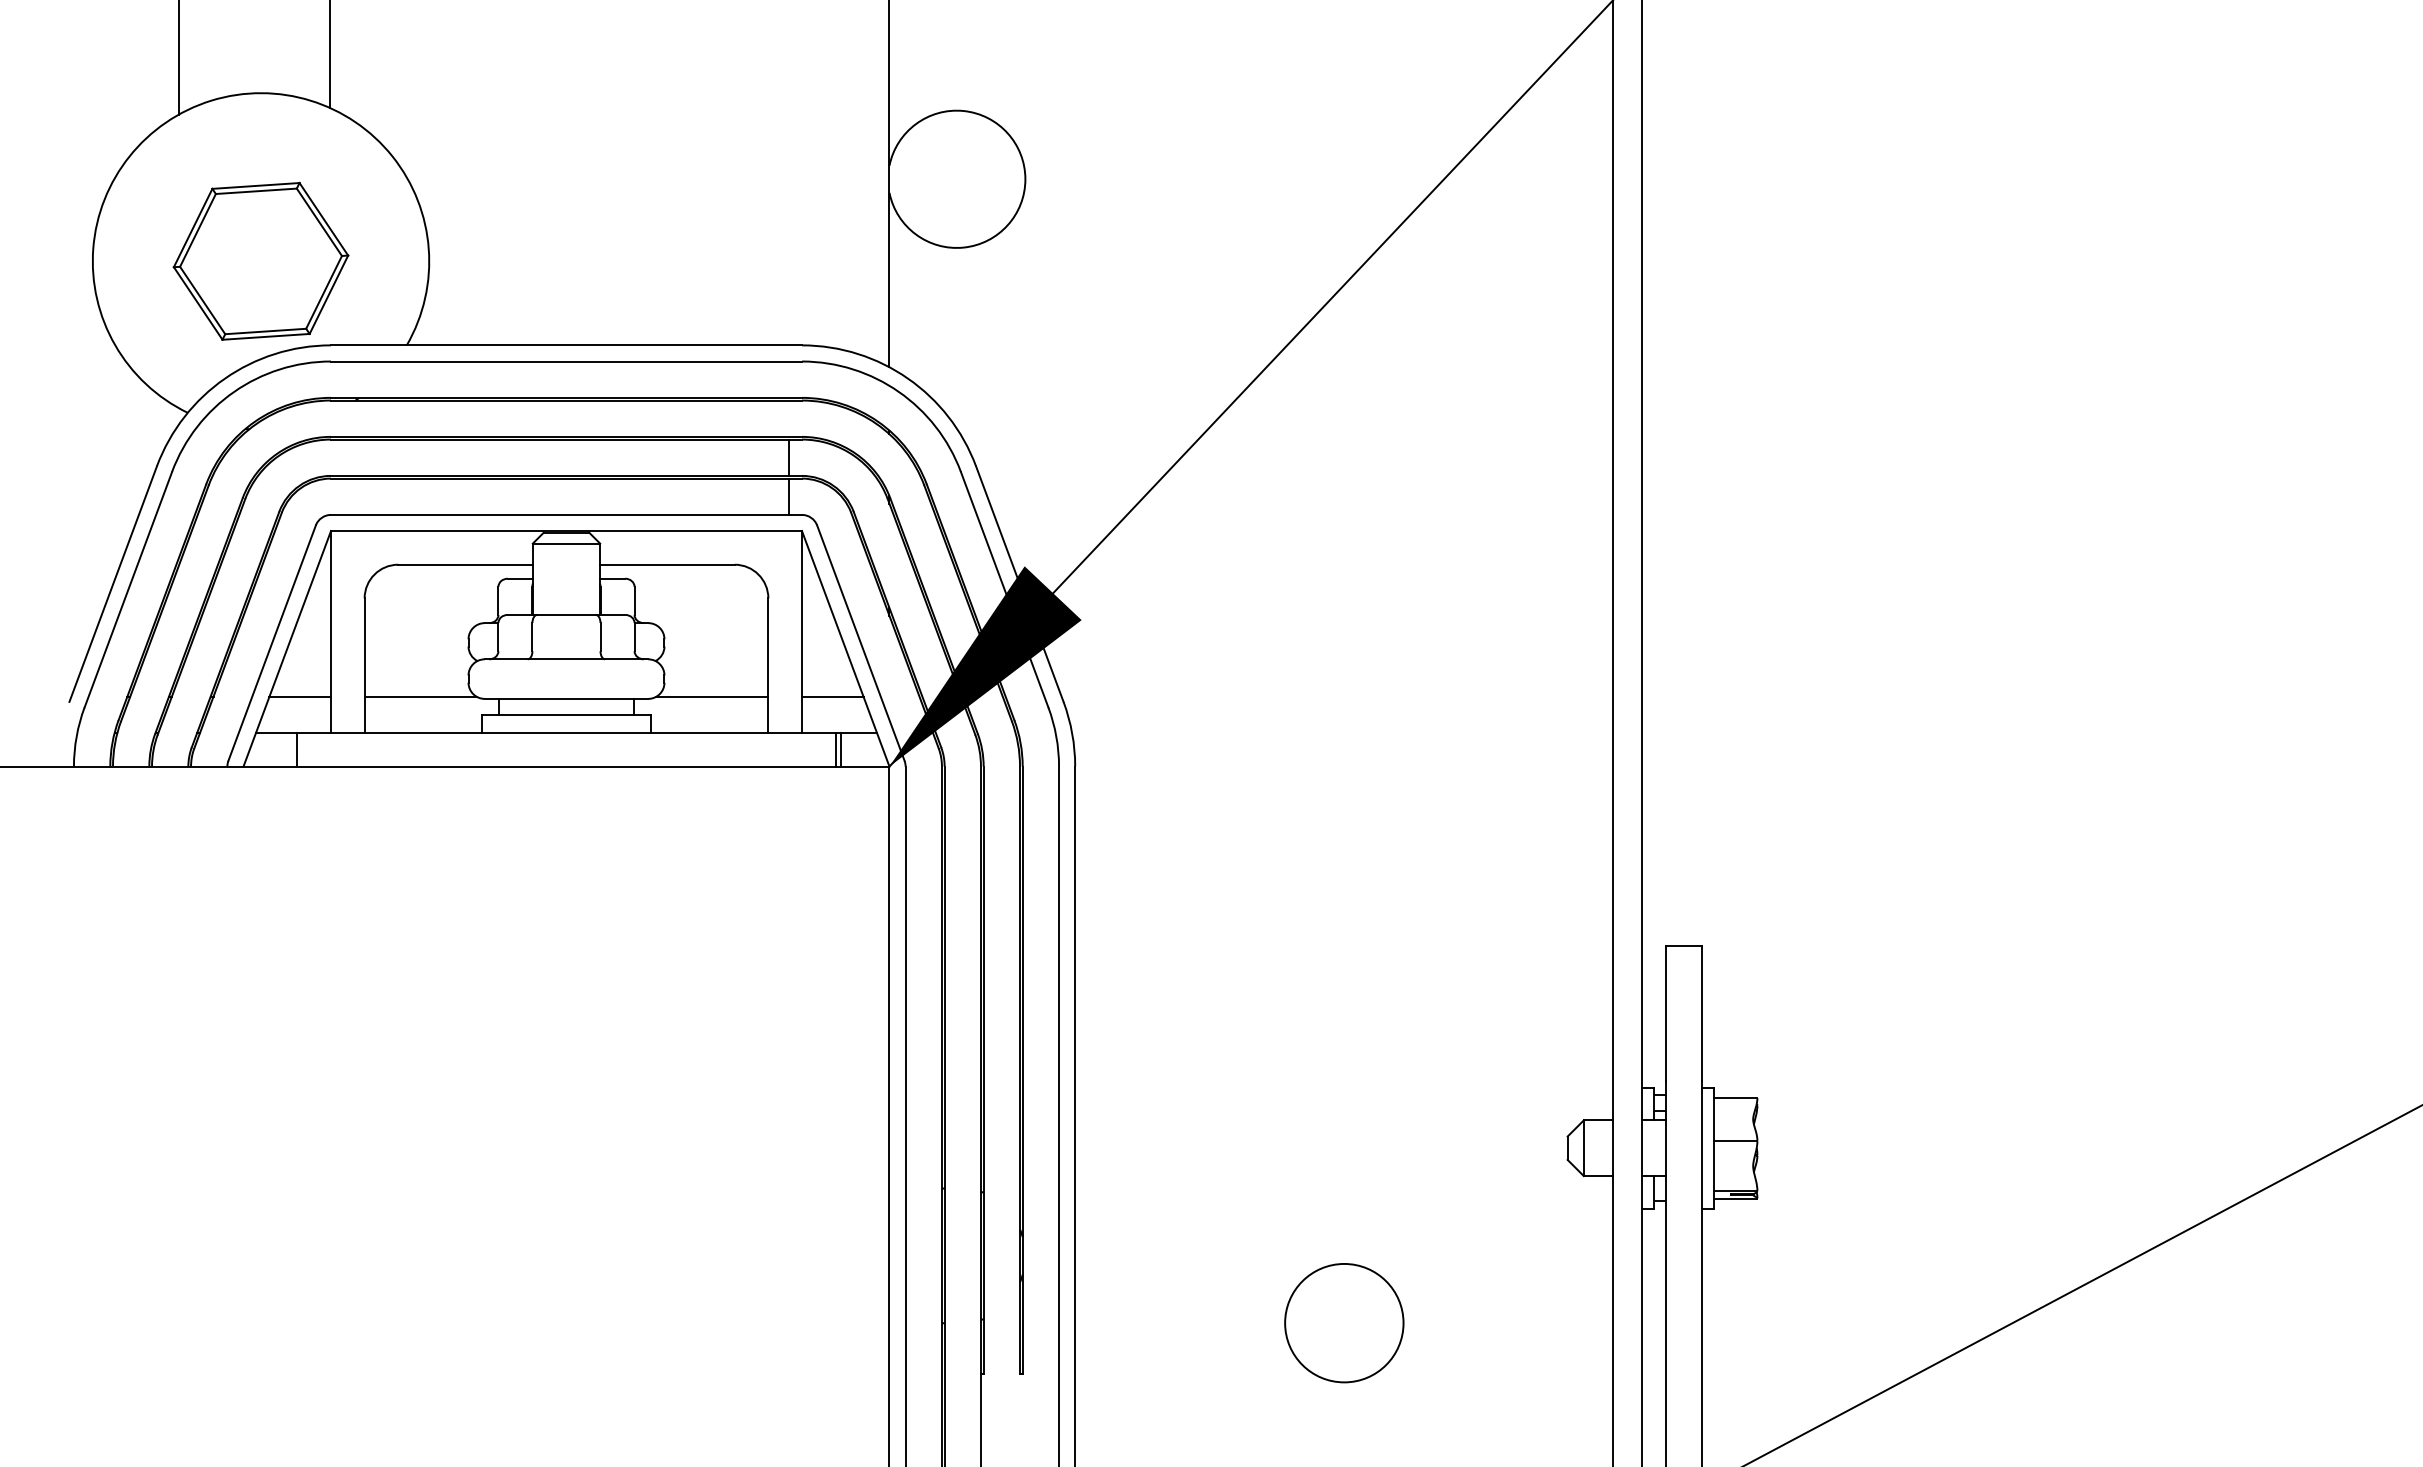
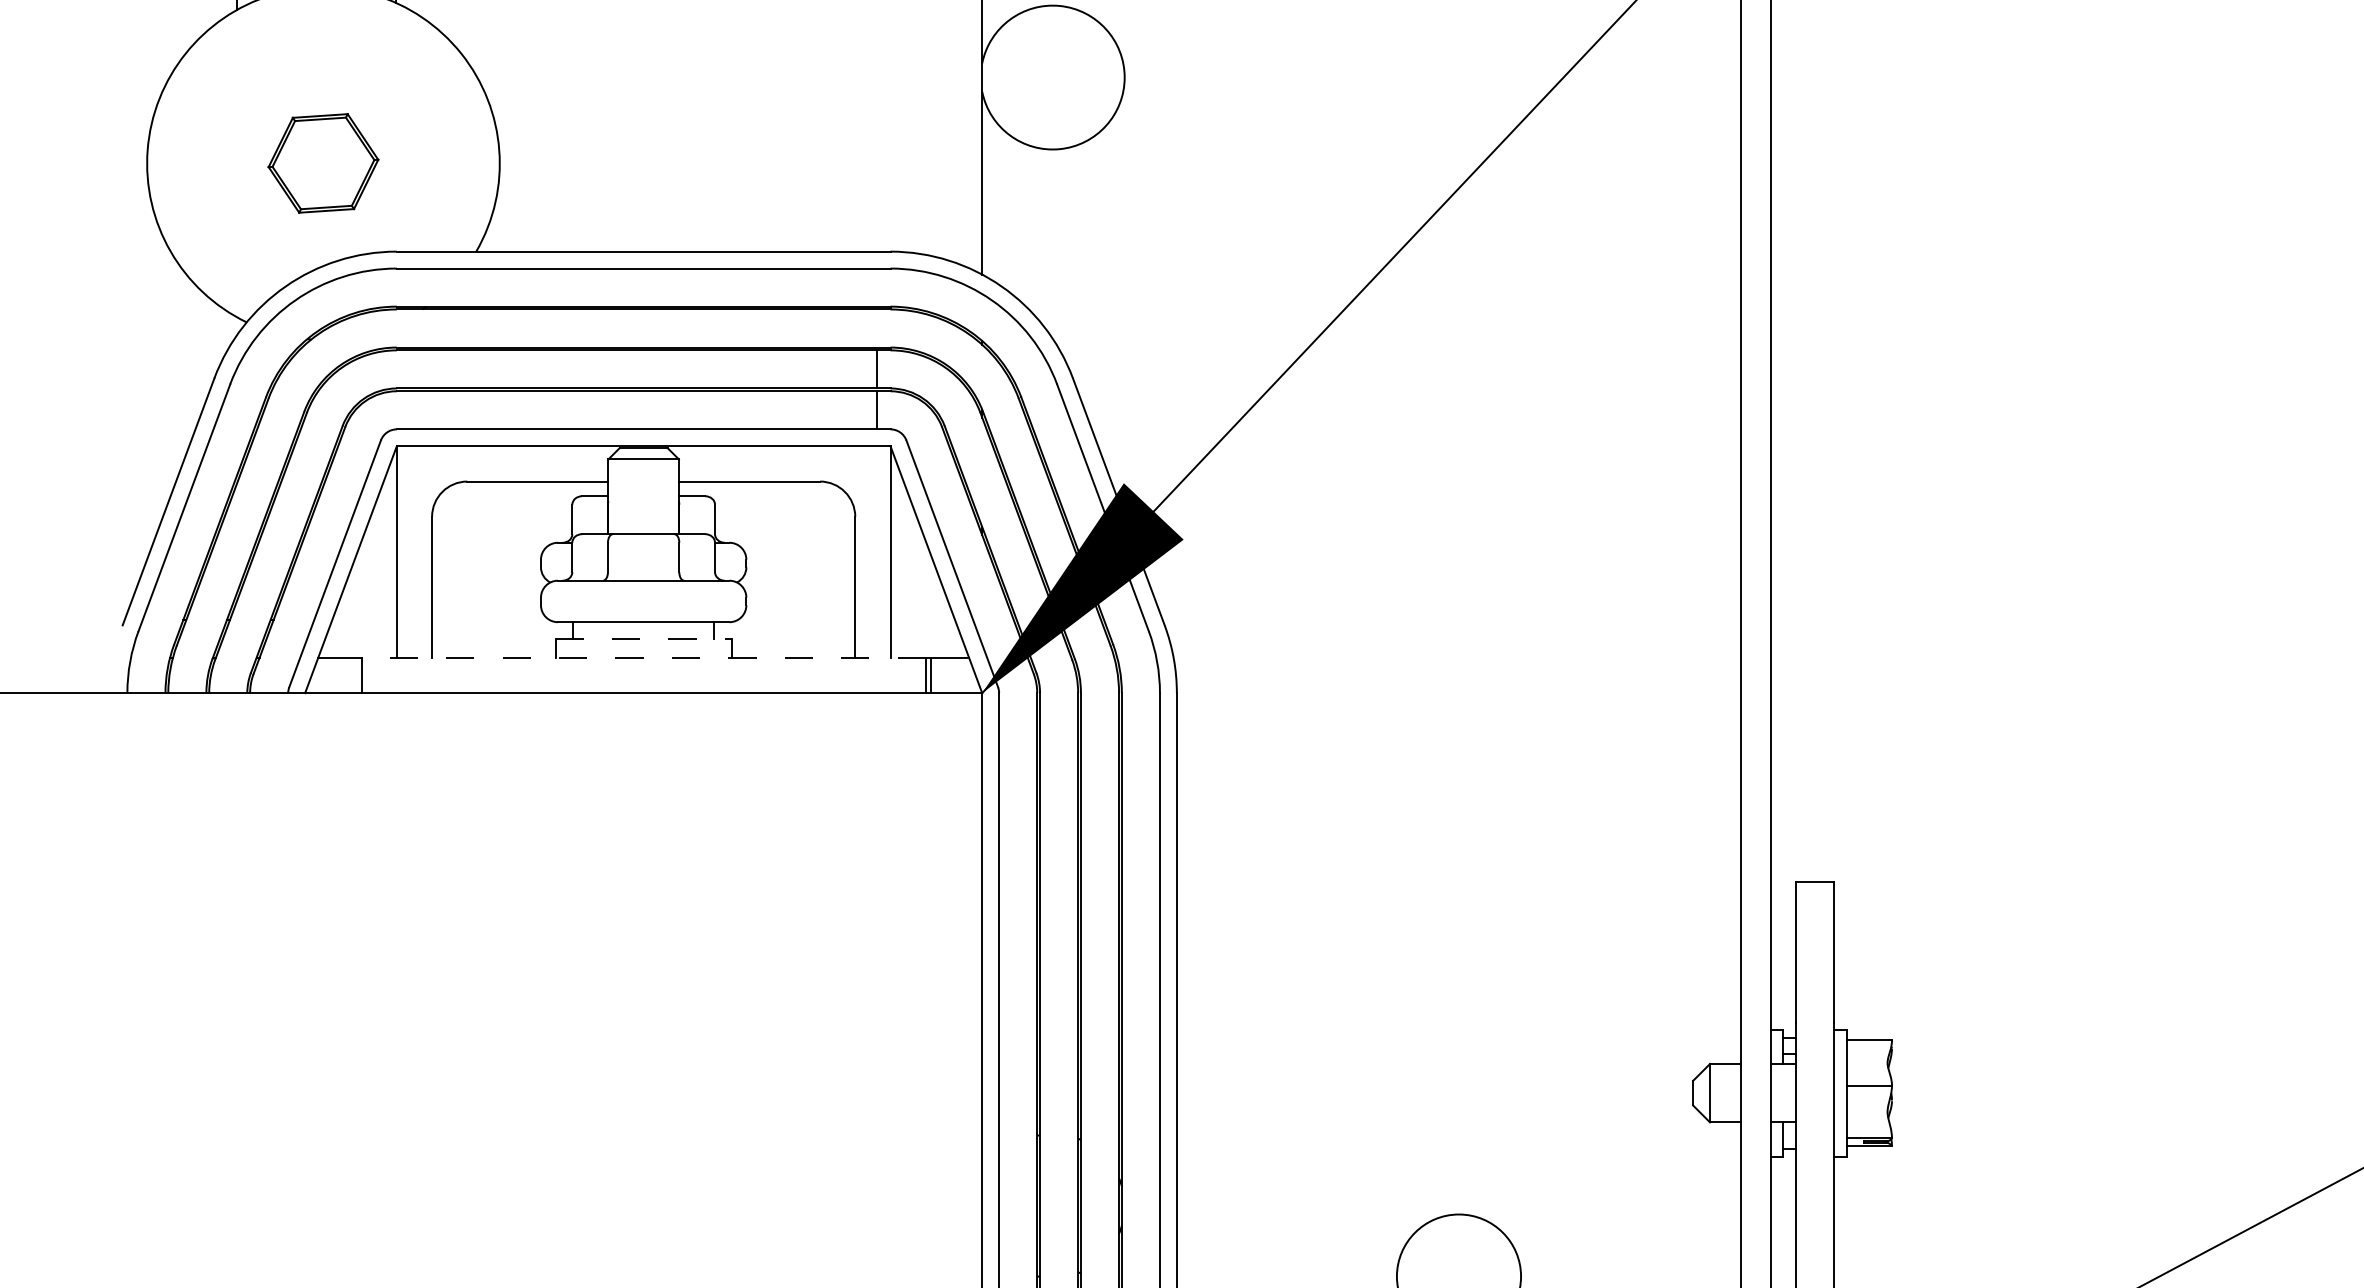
part: (260, 260) -> (322, 162), size x0.6
line: (300, 696) -> (364, 619), removed
line: (420, 696) -> (490, 619), removed
line: (712, 696) -> (796, 619), removed
line: (832, 696) -> (922, 619), removed
line: (567, 714) -> (644, 638), solid -> dashed
line: (566, 732) -> (643, 657), solid -> dashed

